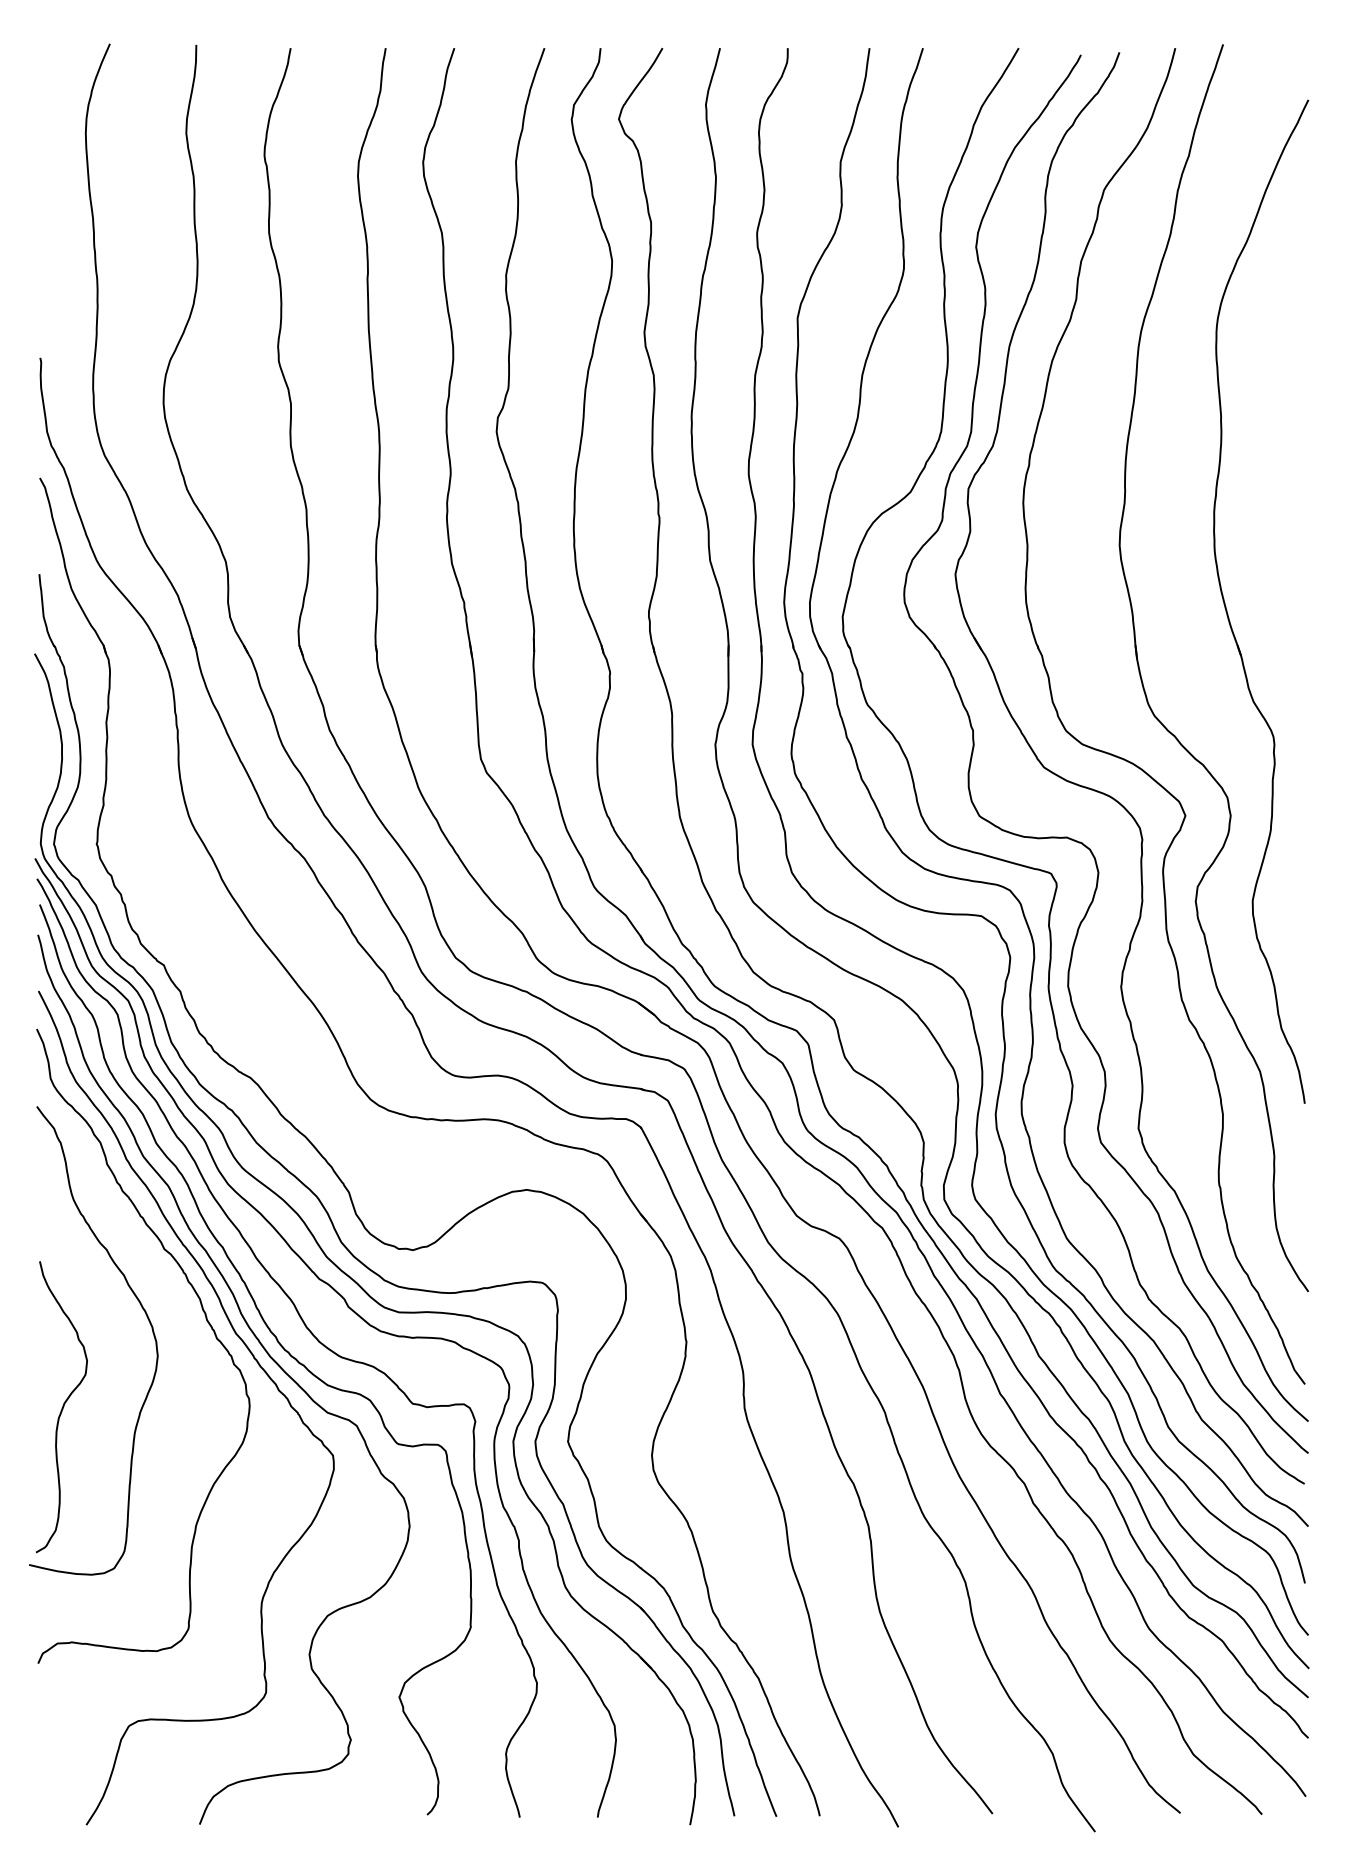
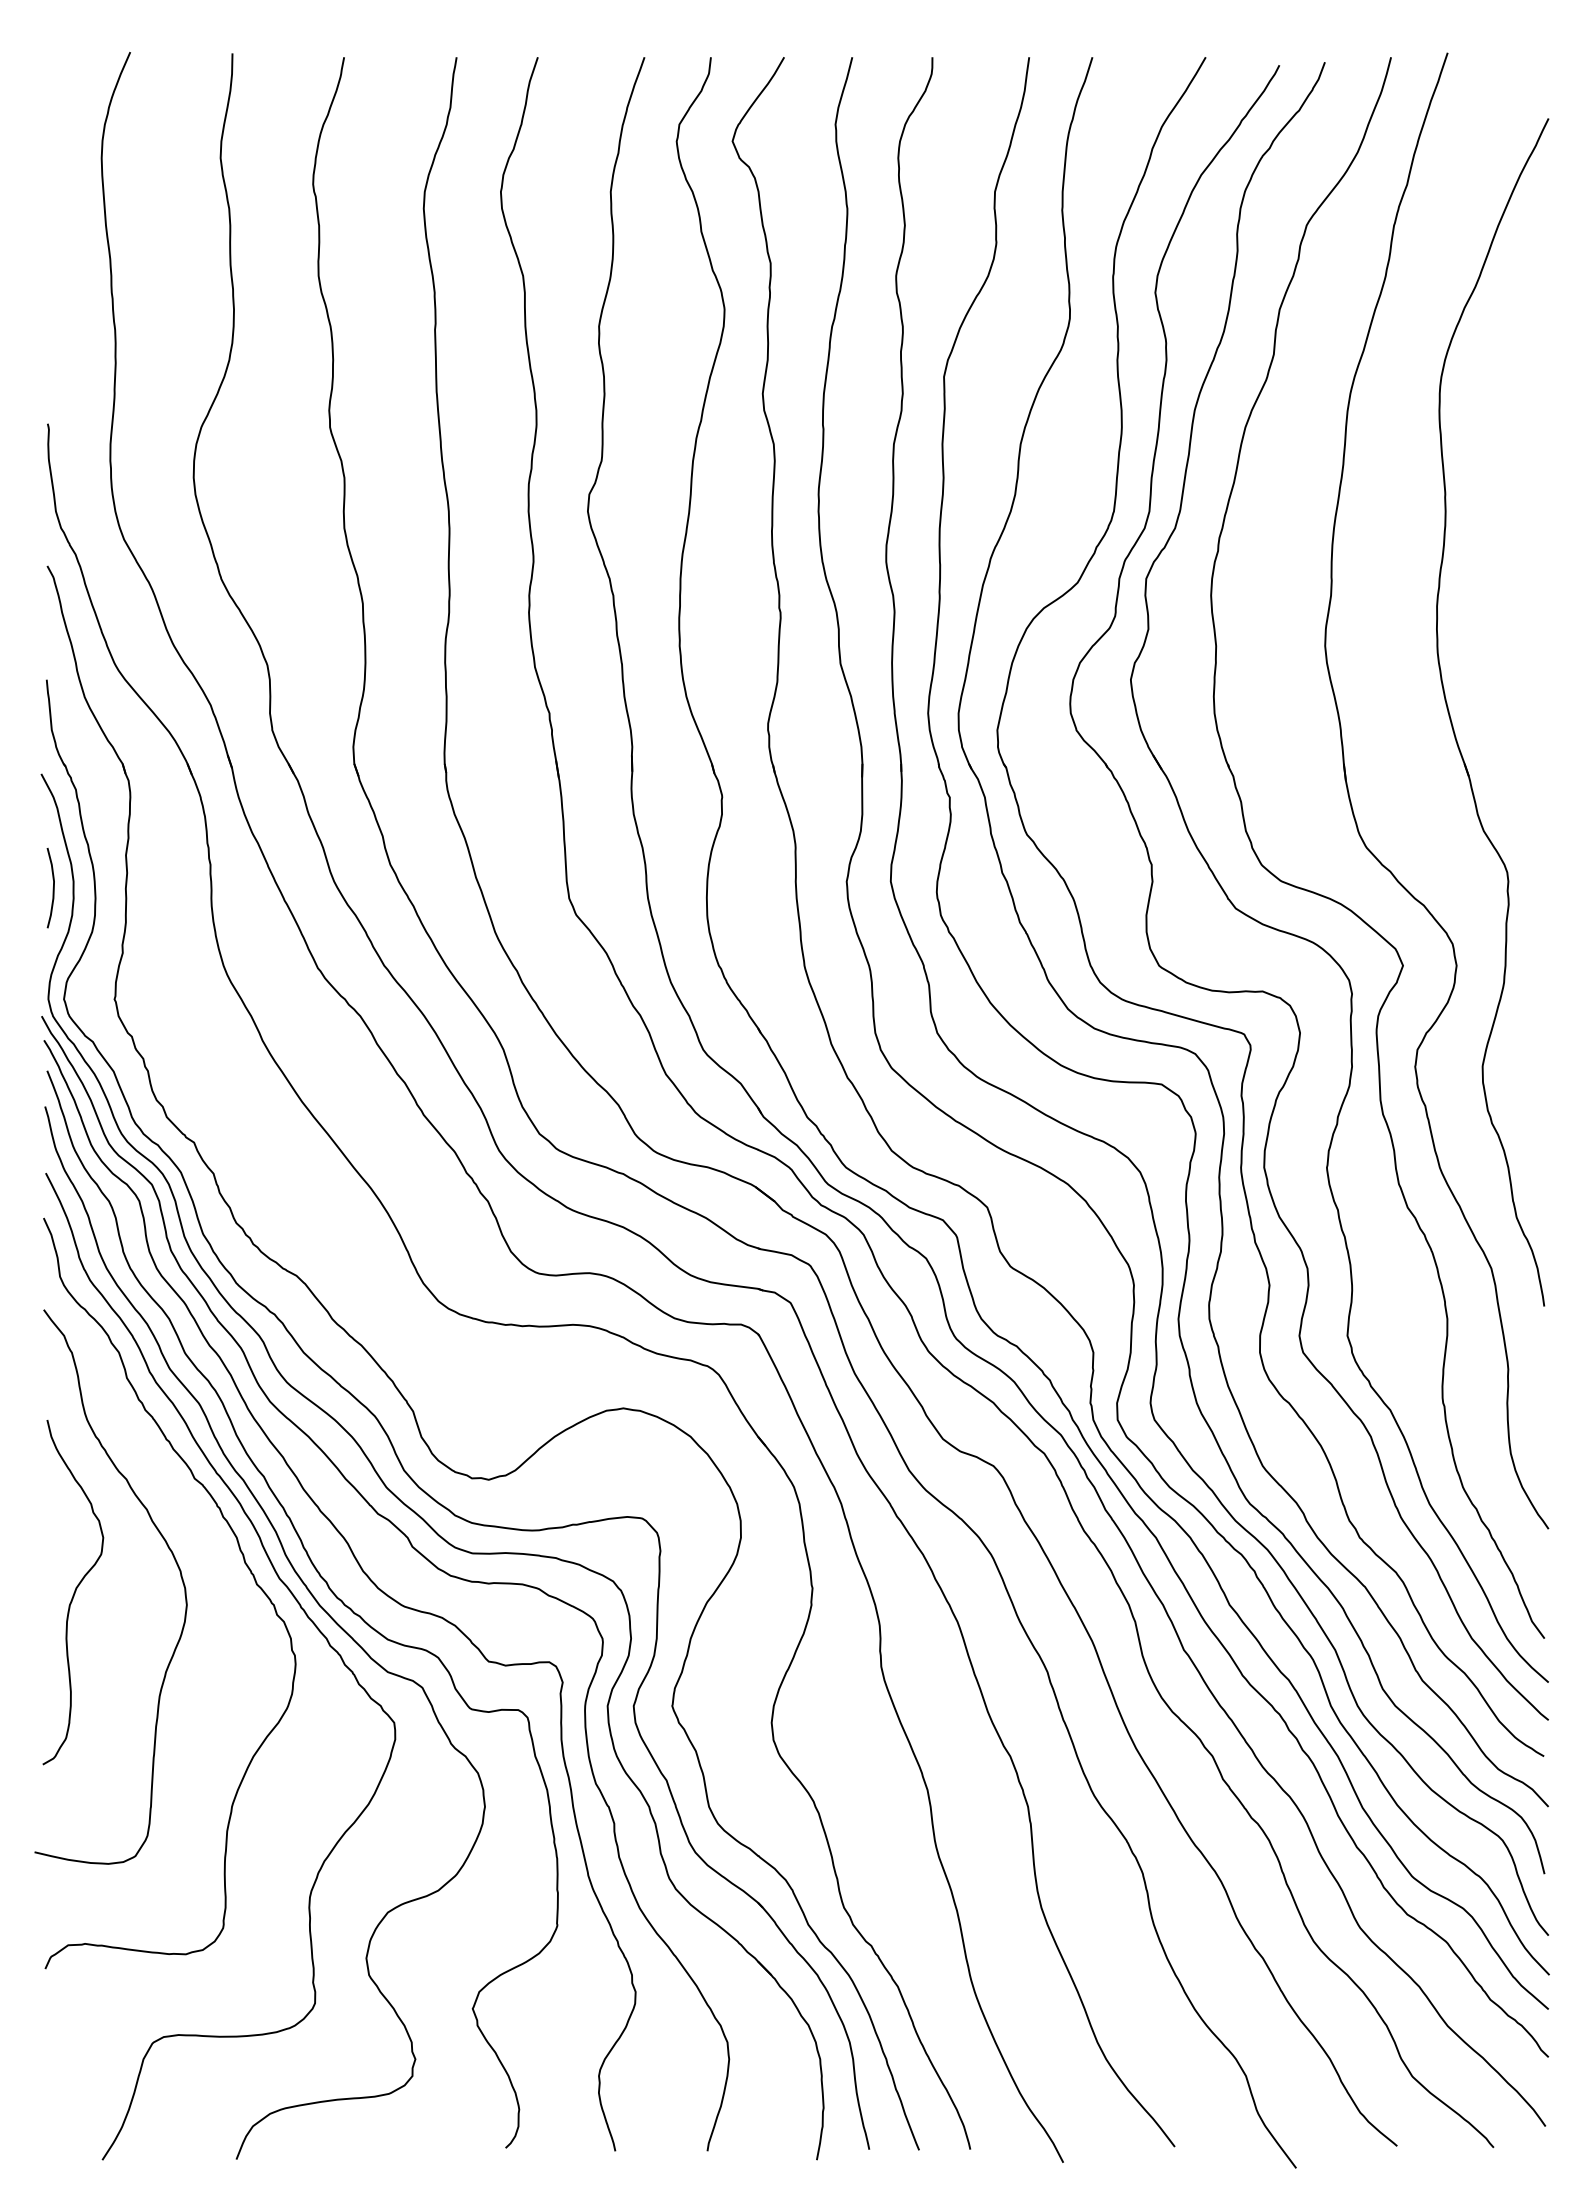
curve: (44, 750) -> (52, 888), added
curve: (61, 1407) -> (73, 1592), moved

